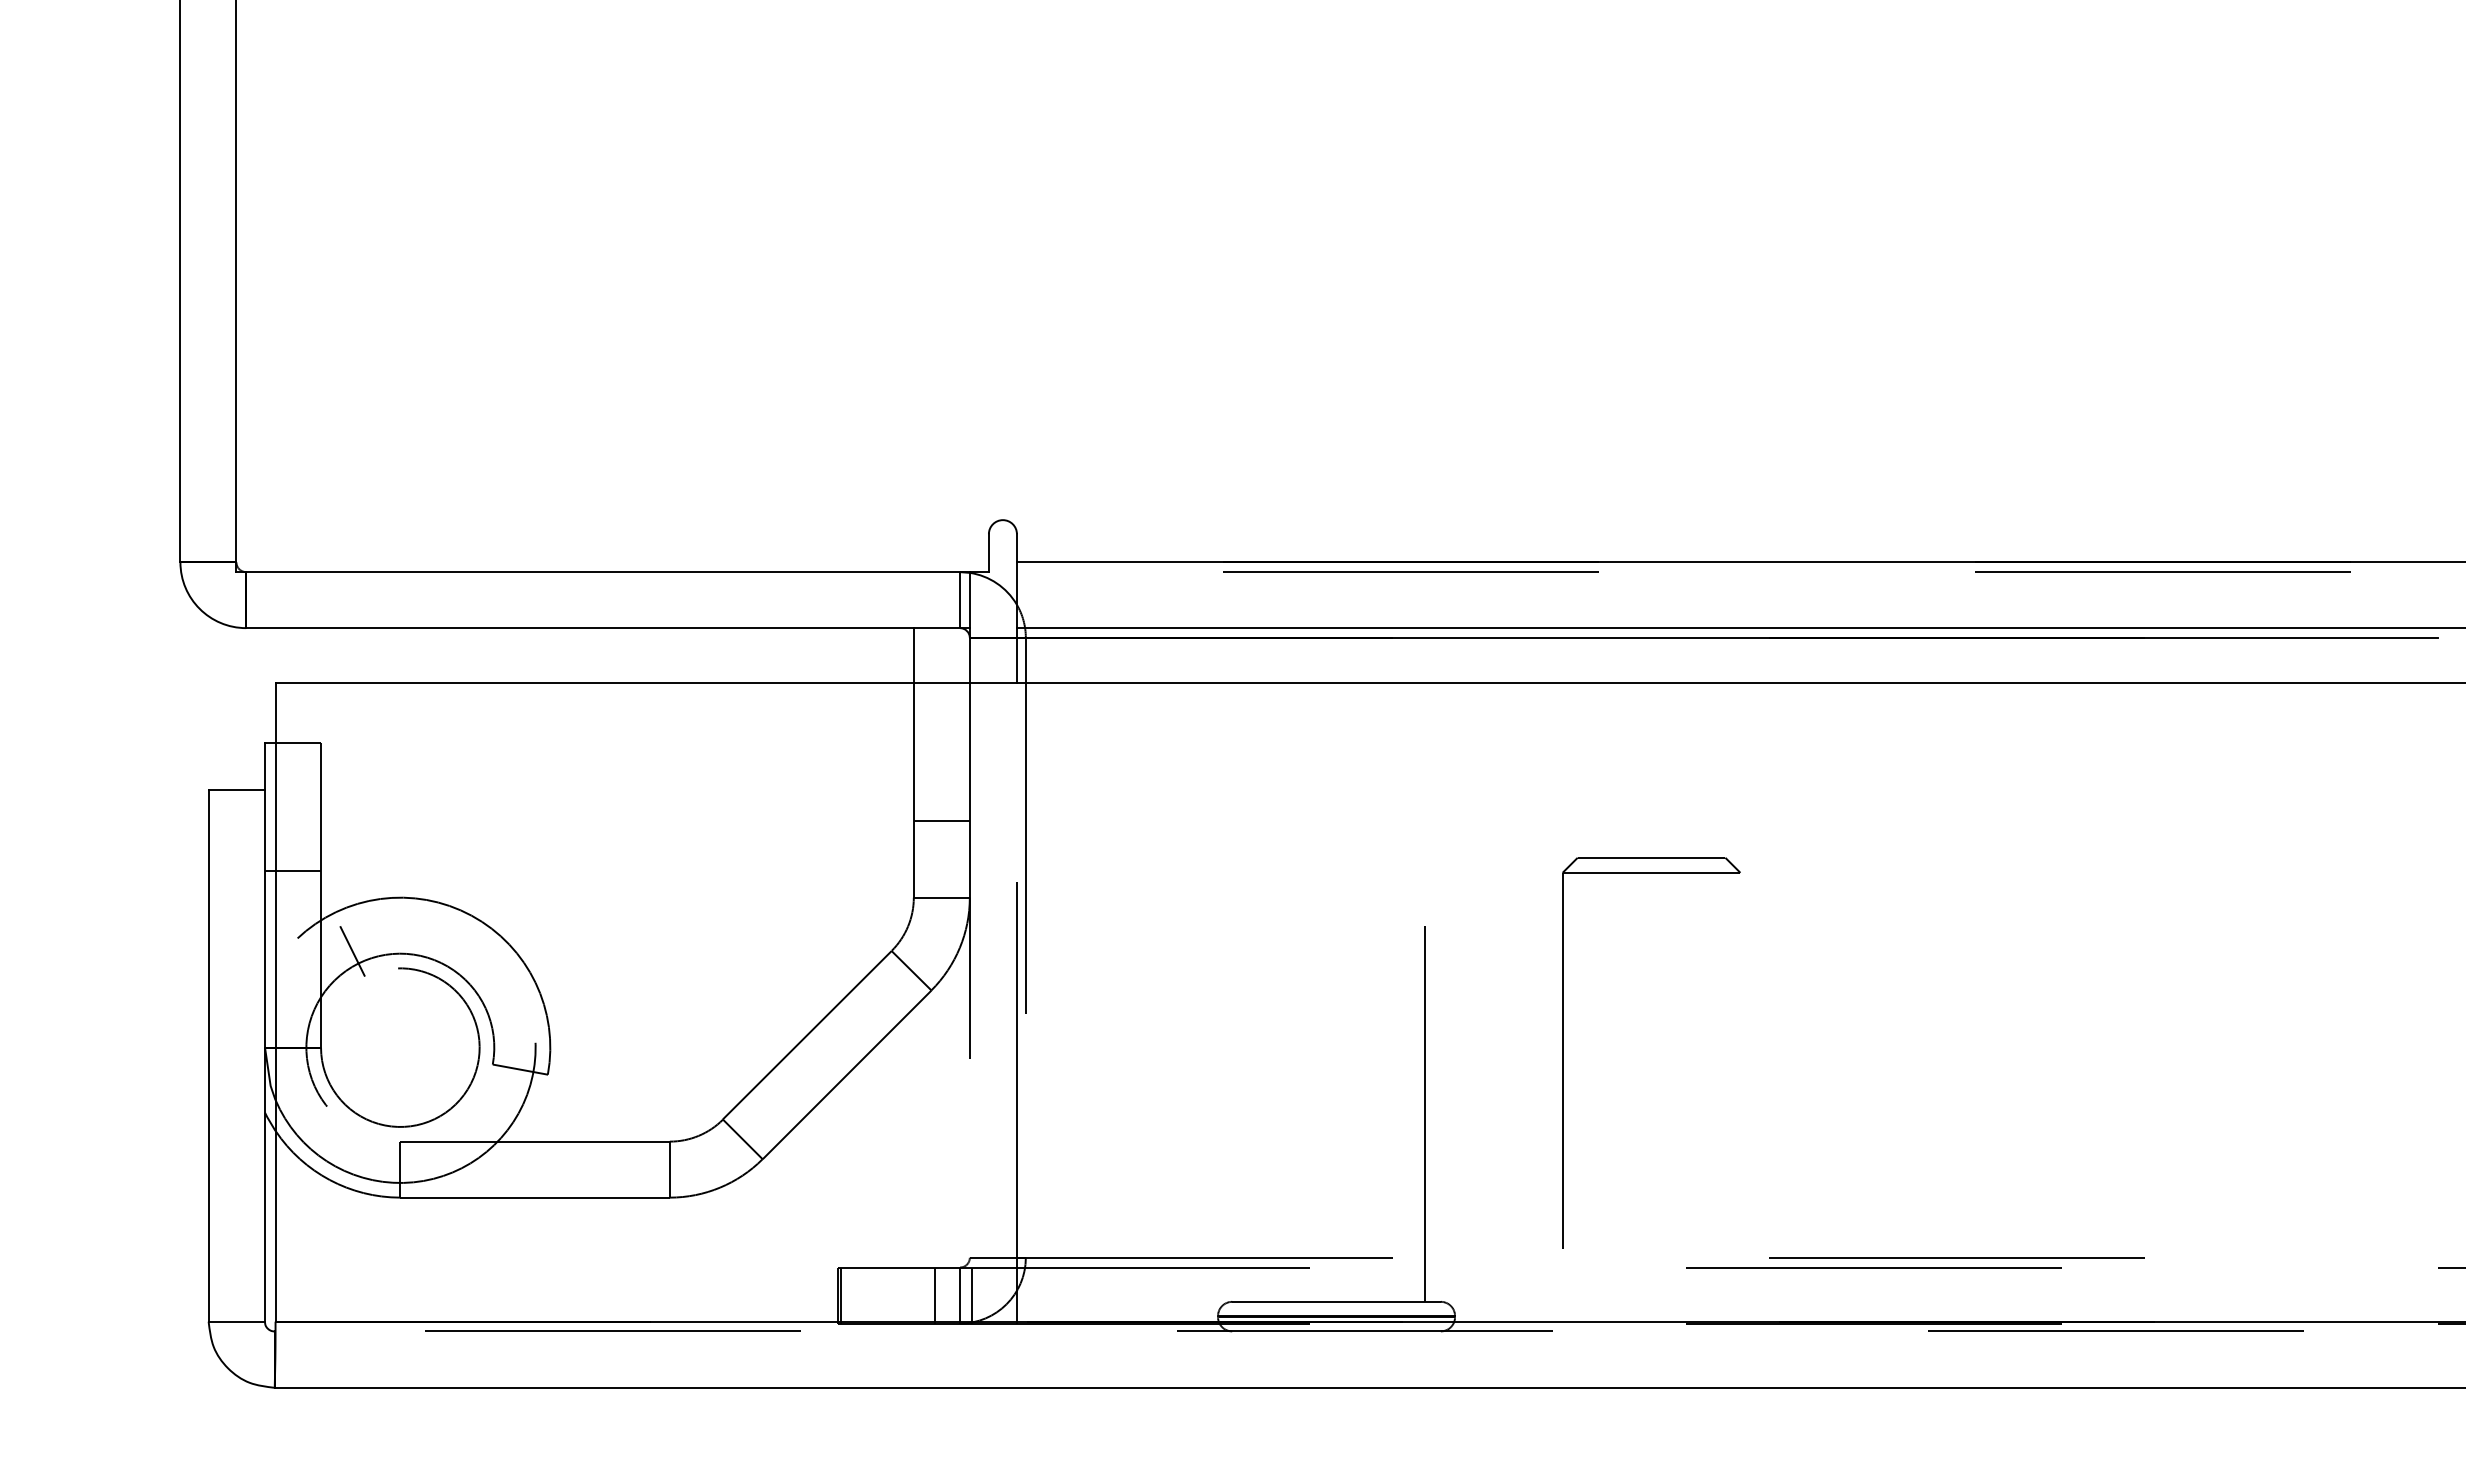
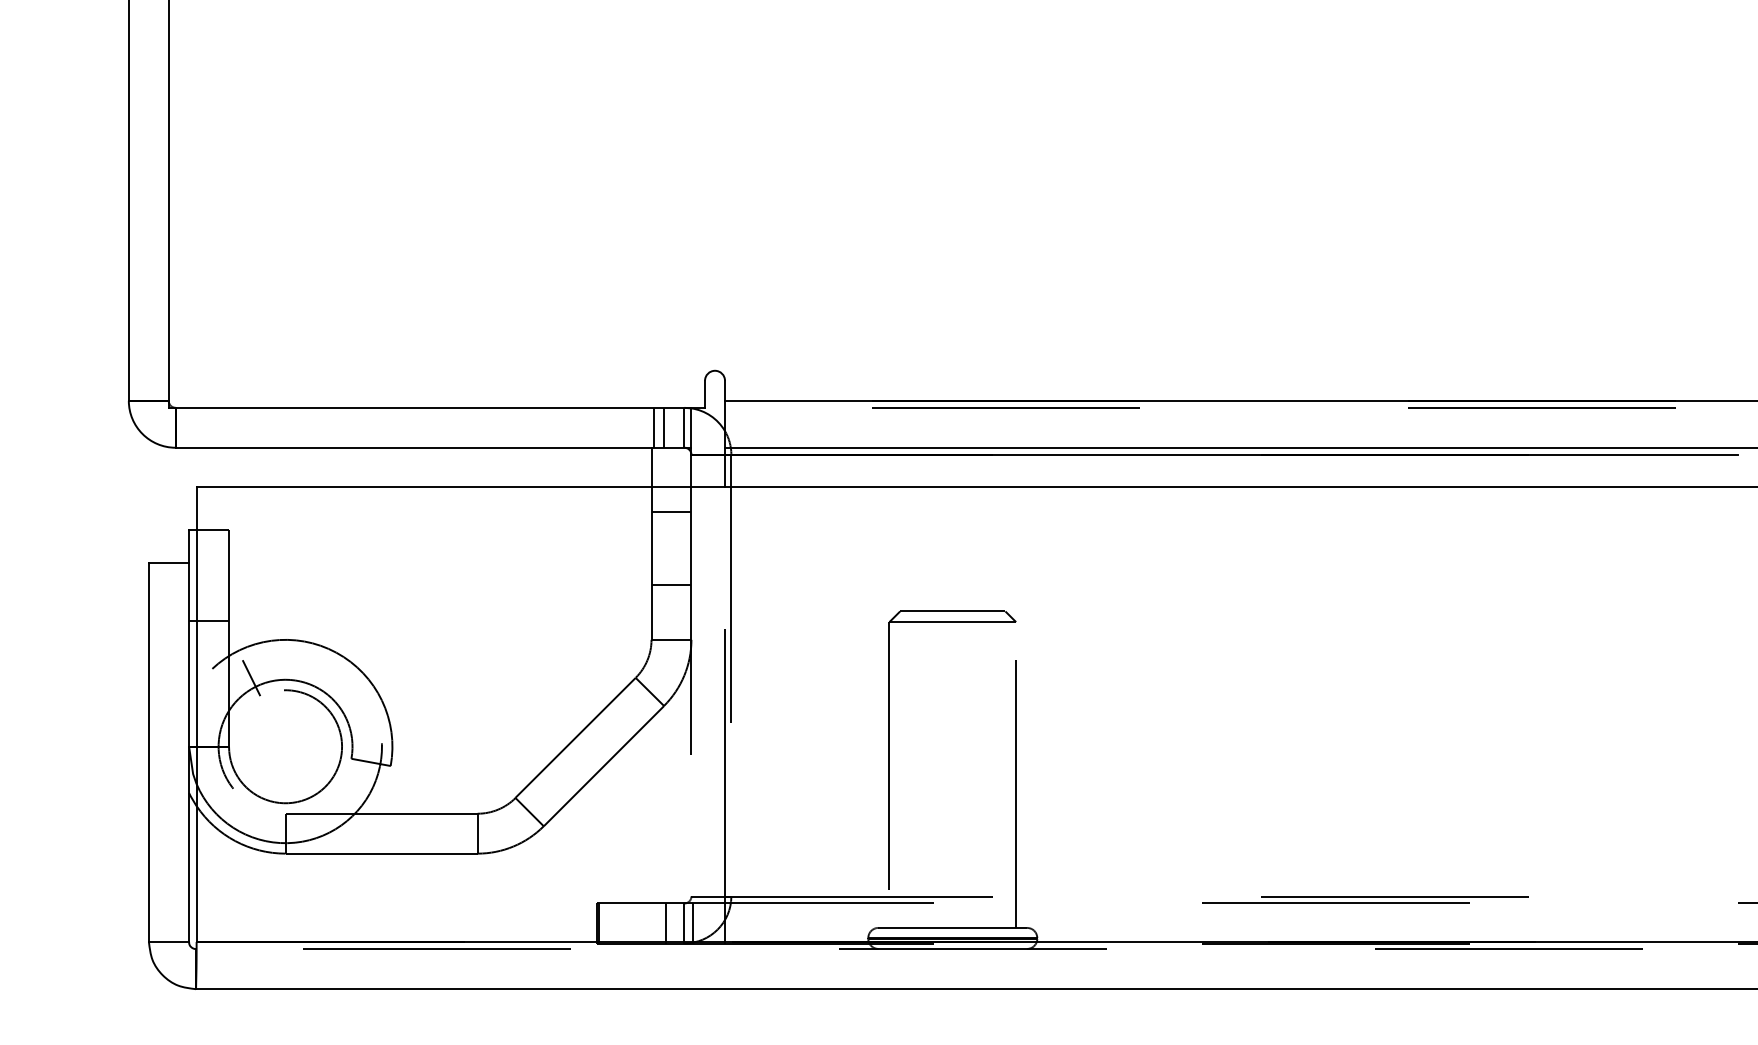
line: (917, 600) -> (654, 428), added
line: (931, 600) -> (664, 428), added
line: (941, 718) -> (671, 512), added
part: (1563, 1052) -> (890, 750), moved

